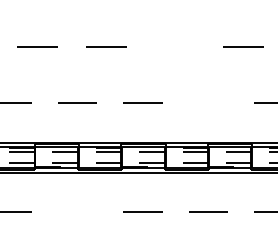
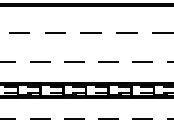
line: (173, 46) -> (90, 32), added
line: (208, 102) -> (108, 61), added
line: (78, 211) -> (40, 118), added

